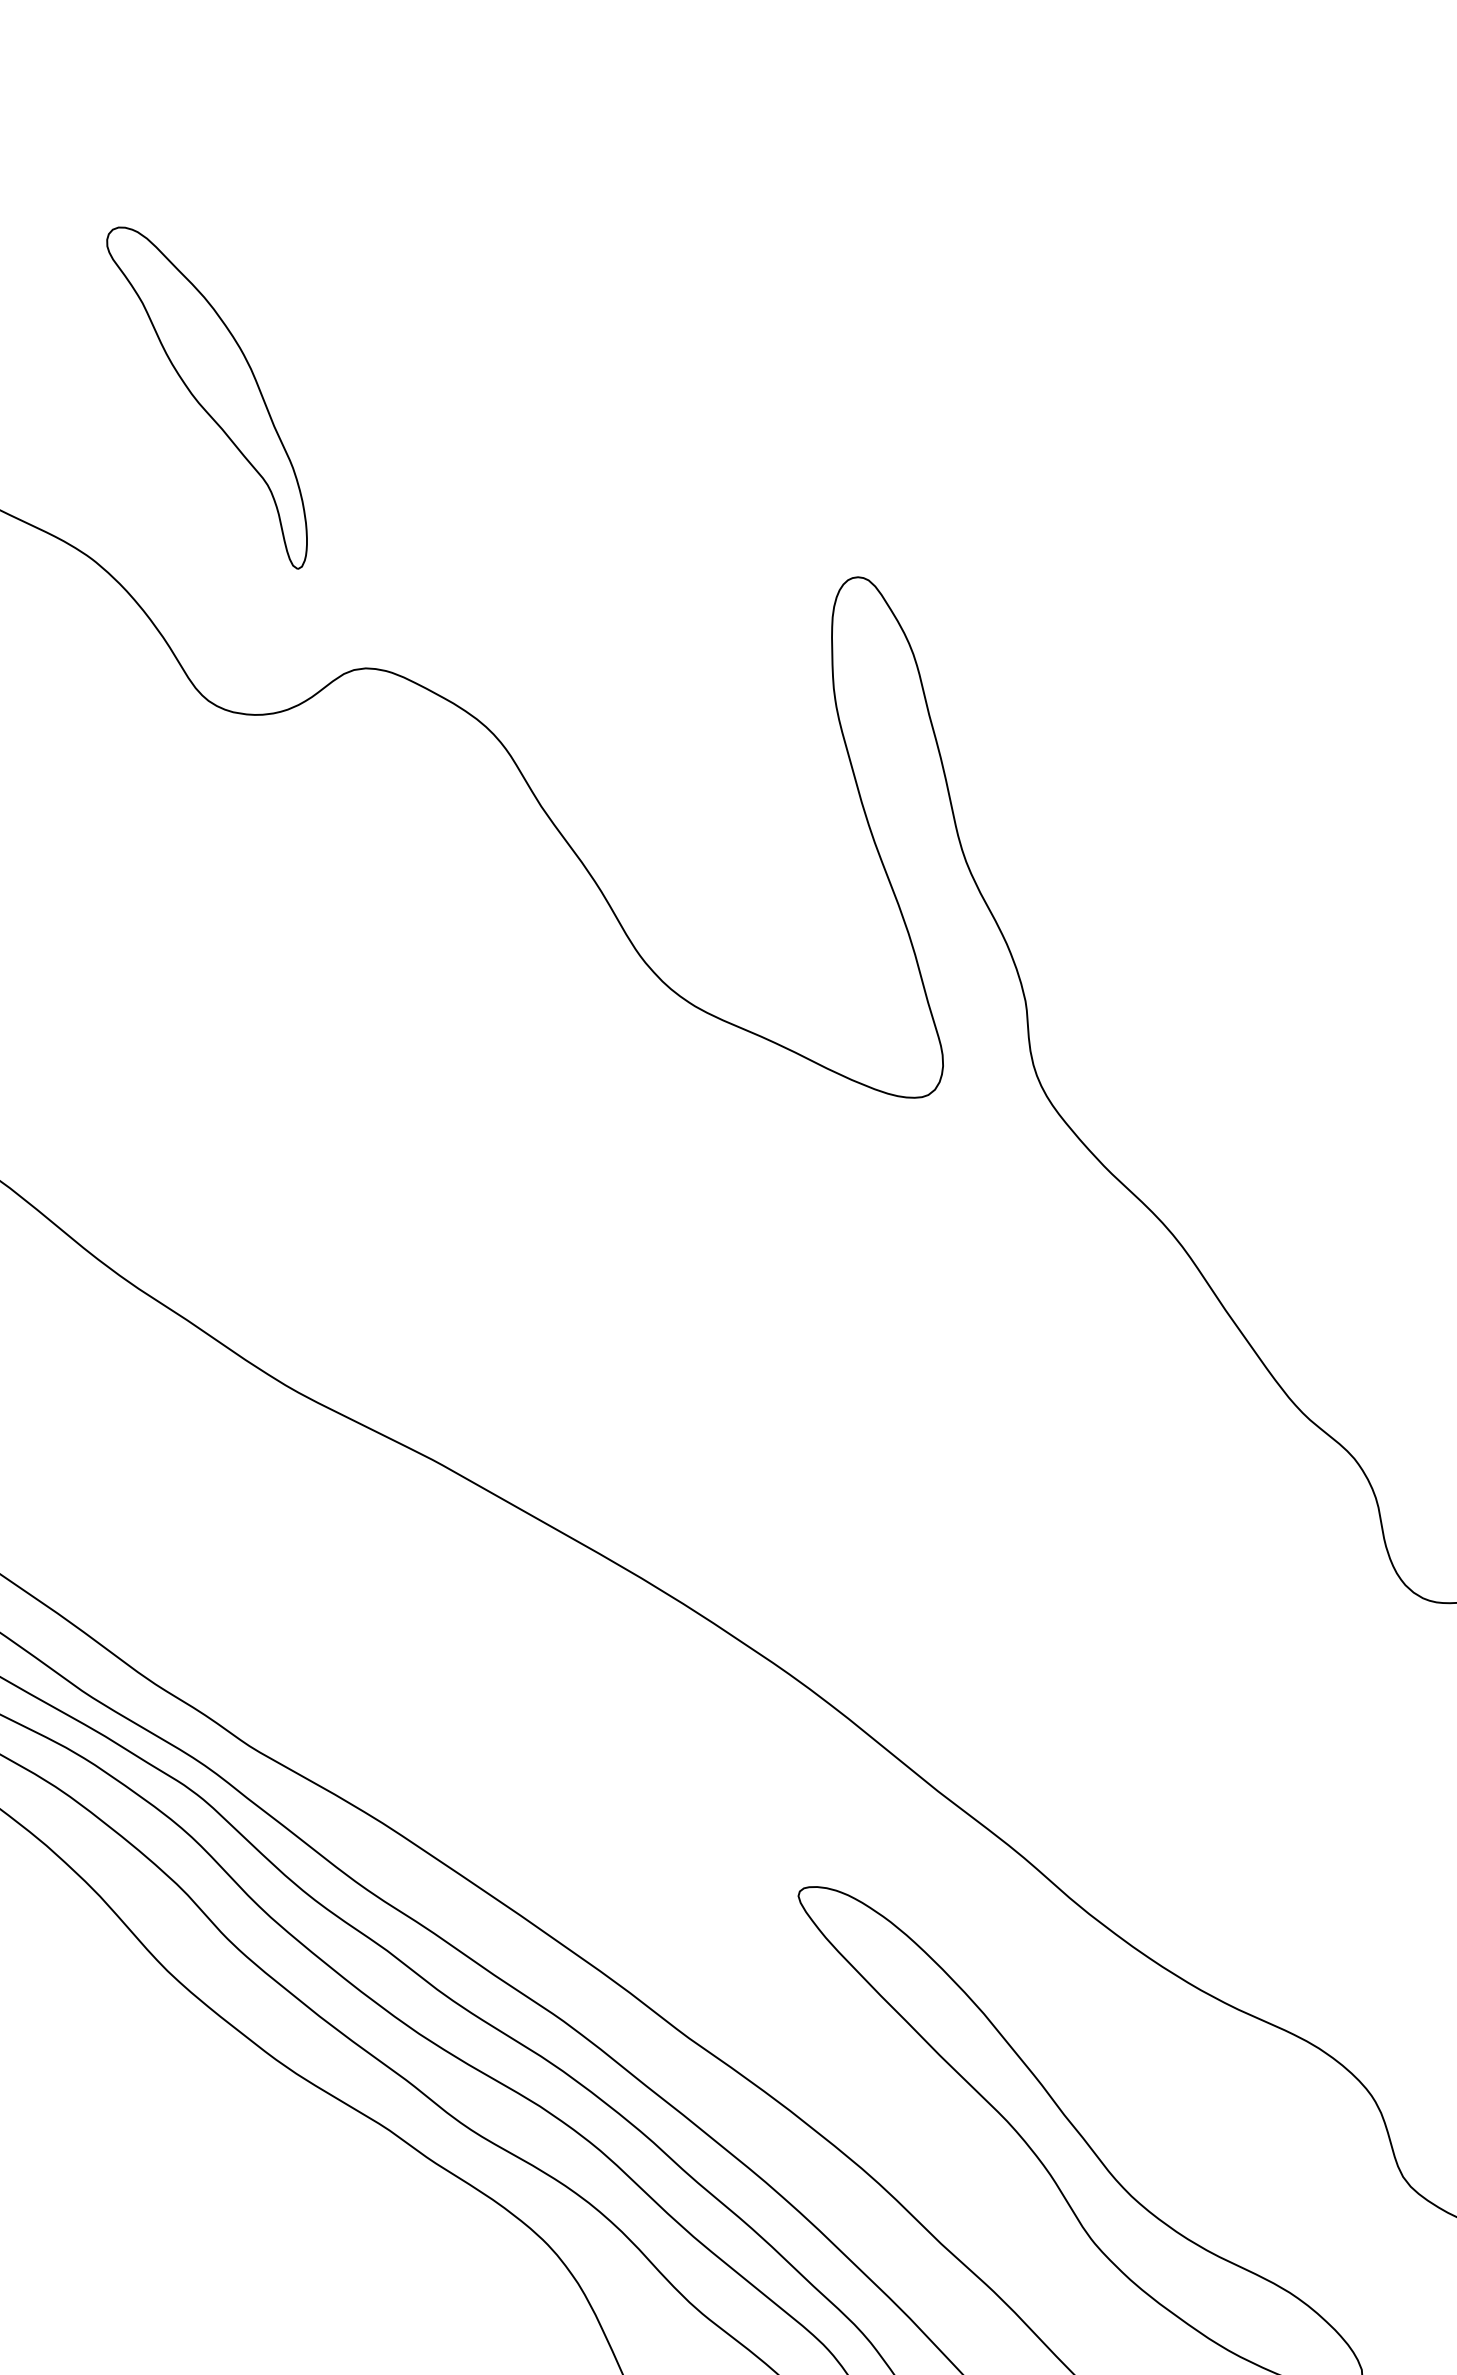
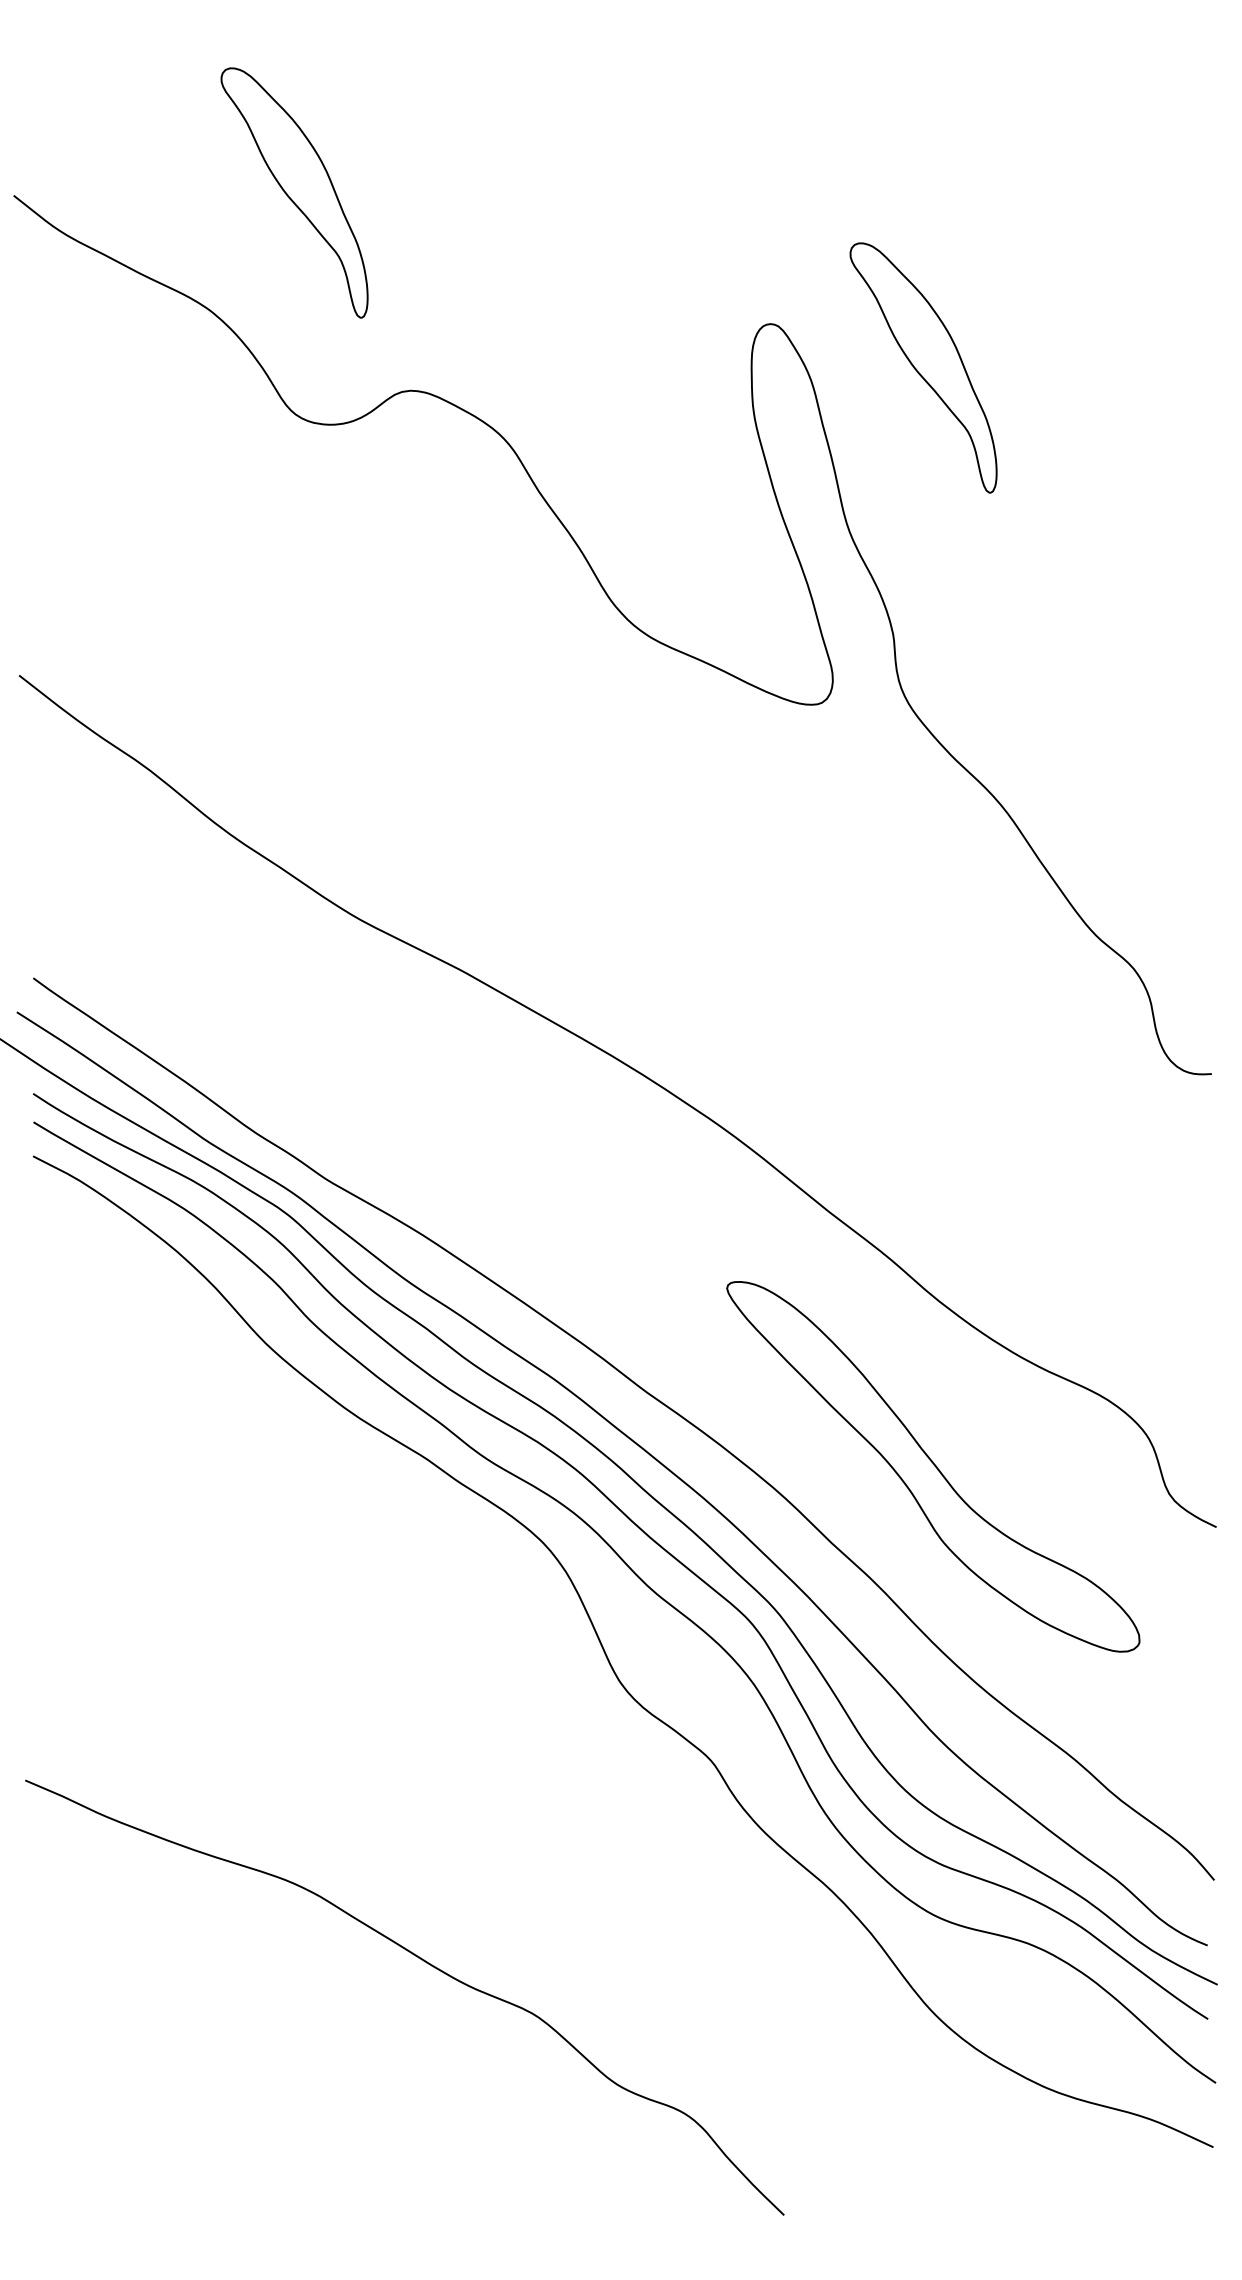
part: (1067, 636) -> (923, 367), added

